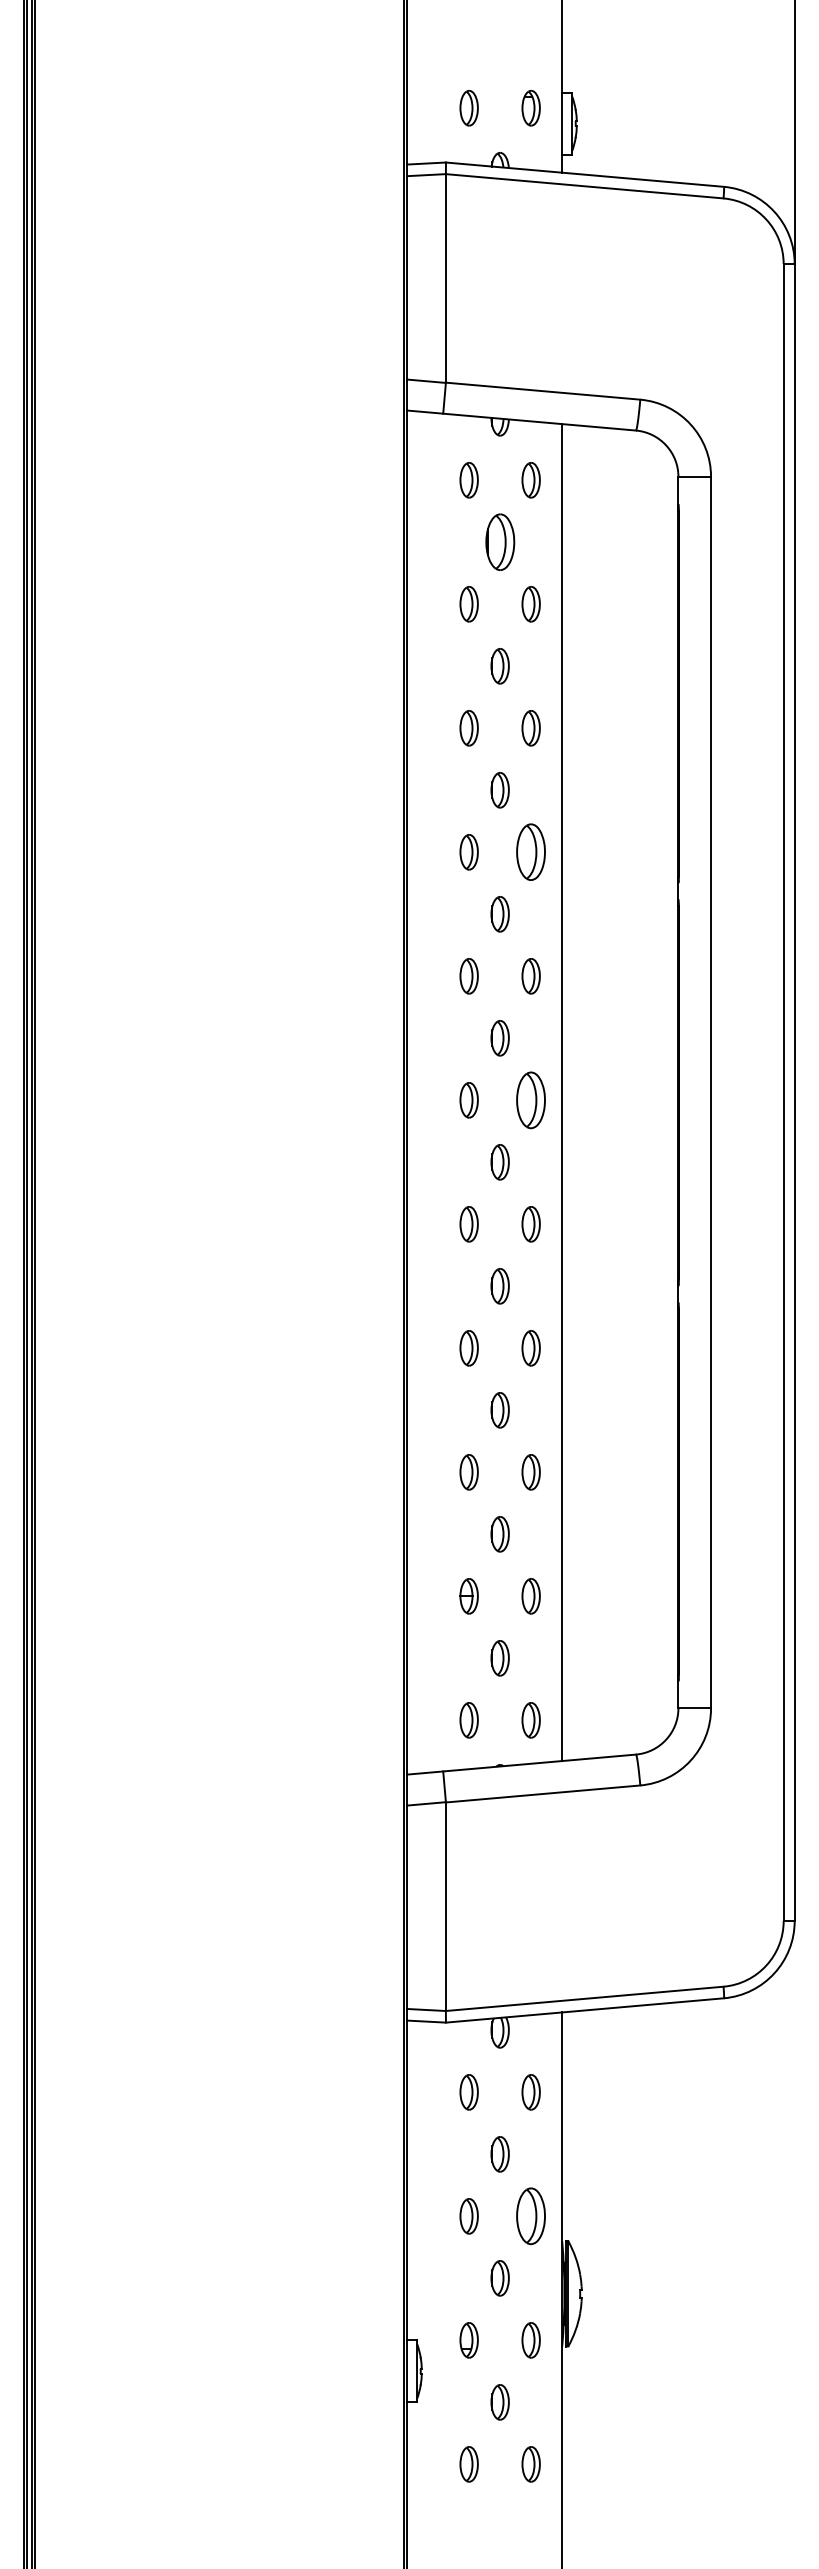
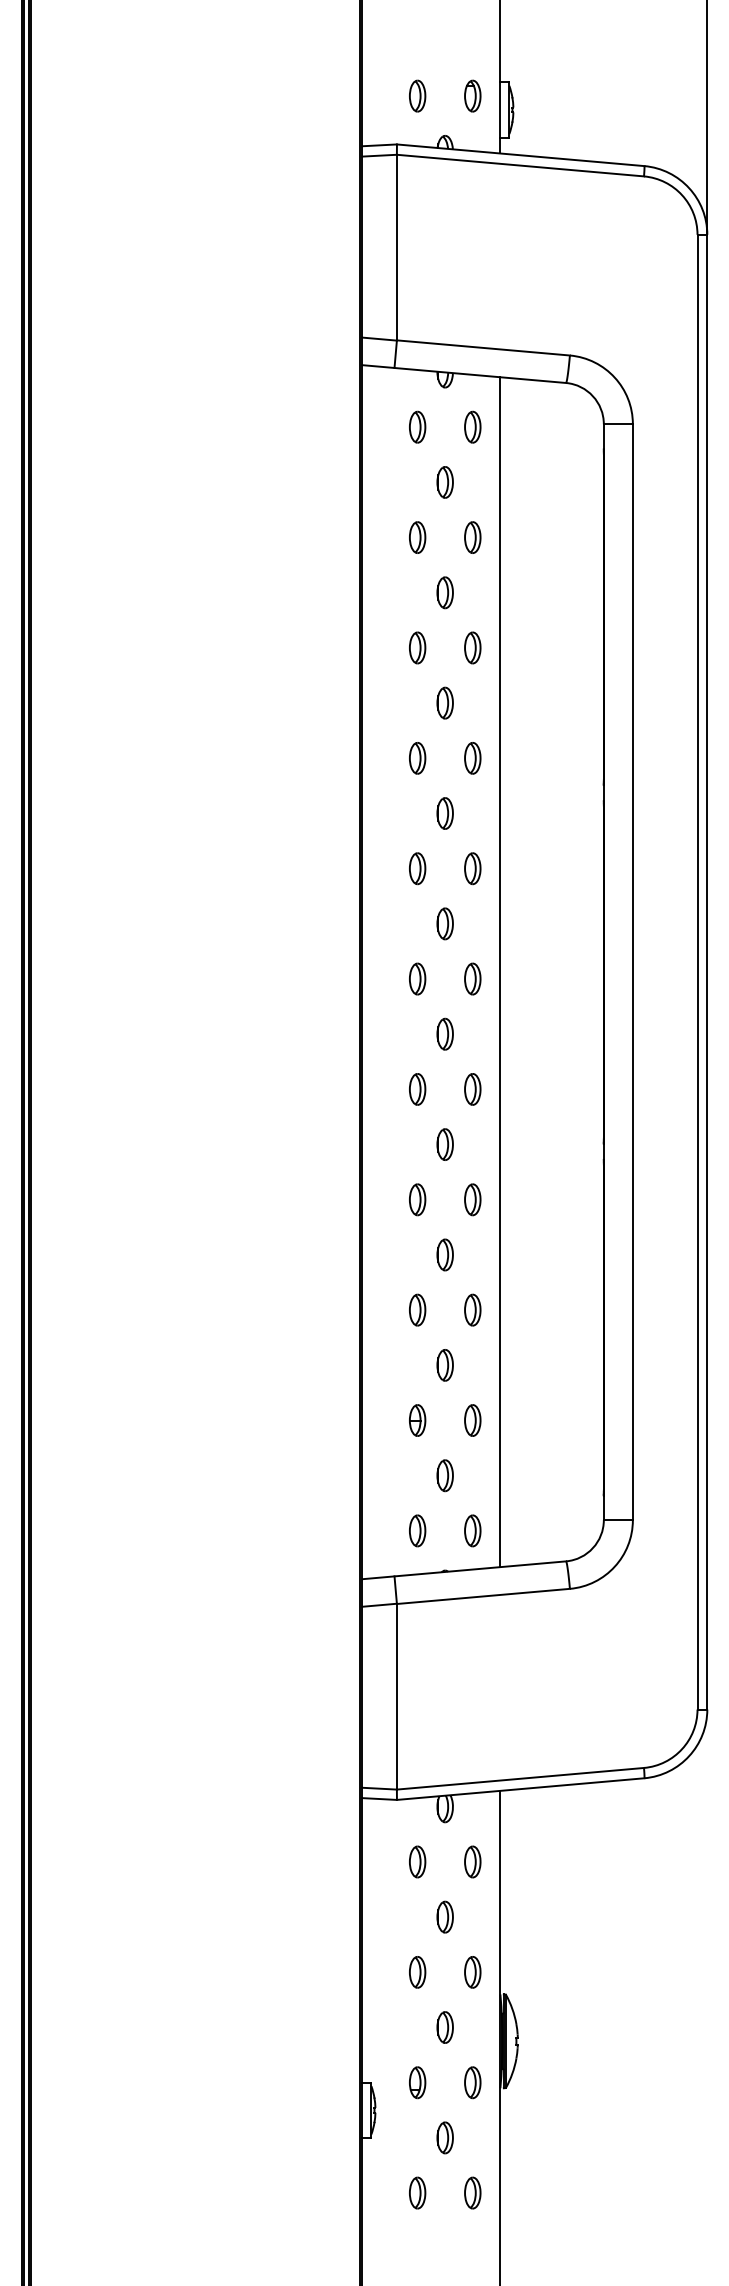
part: (499, 542) -> (444, 482), size x0.62
part: (530, 852) -> (472, 758), size x0.62
part: (530, 1099) -> (472, 978), size x0.62
part: (530, 2216) -> (472, 1972), size x0.62

